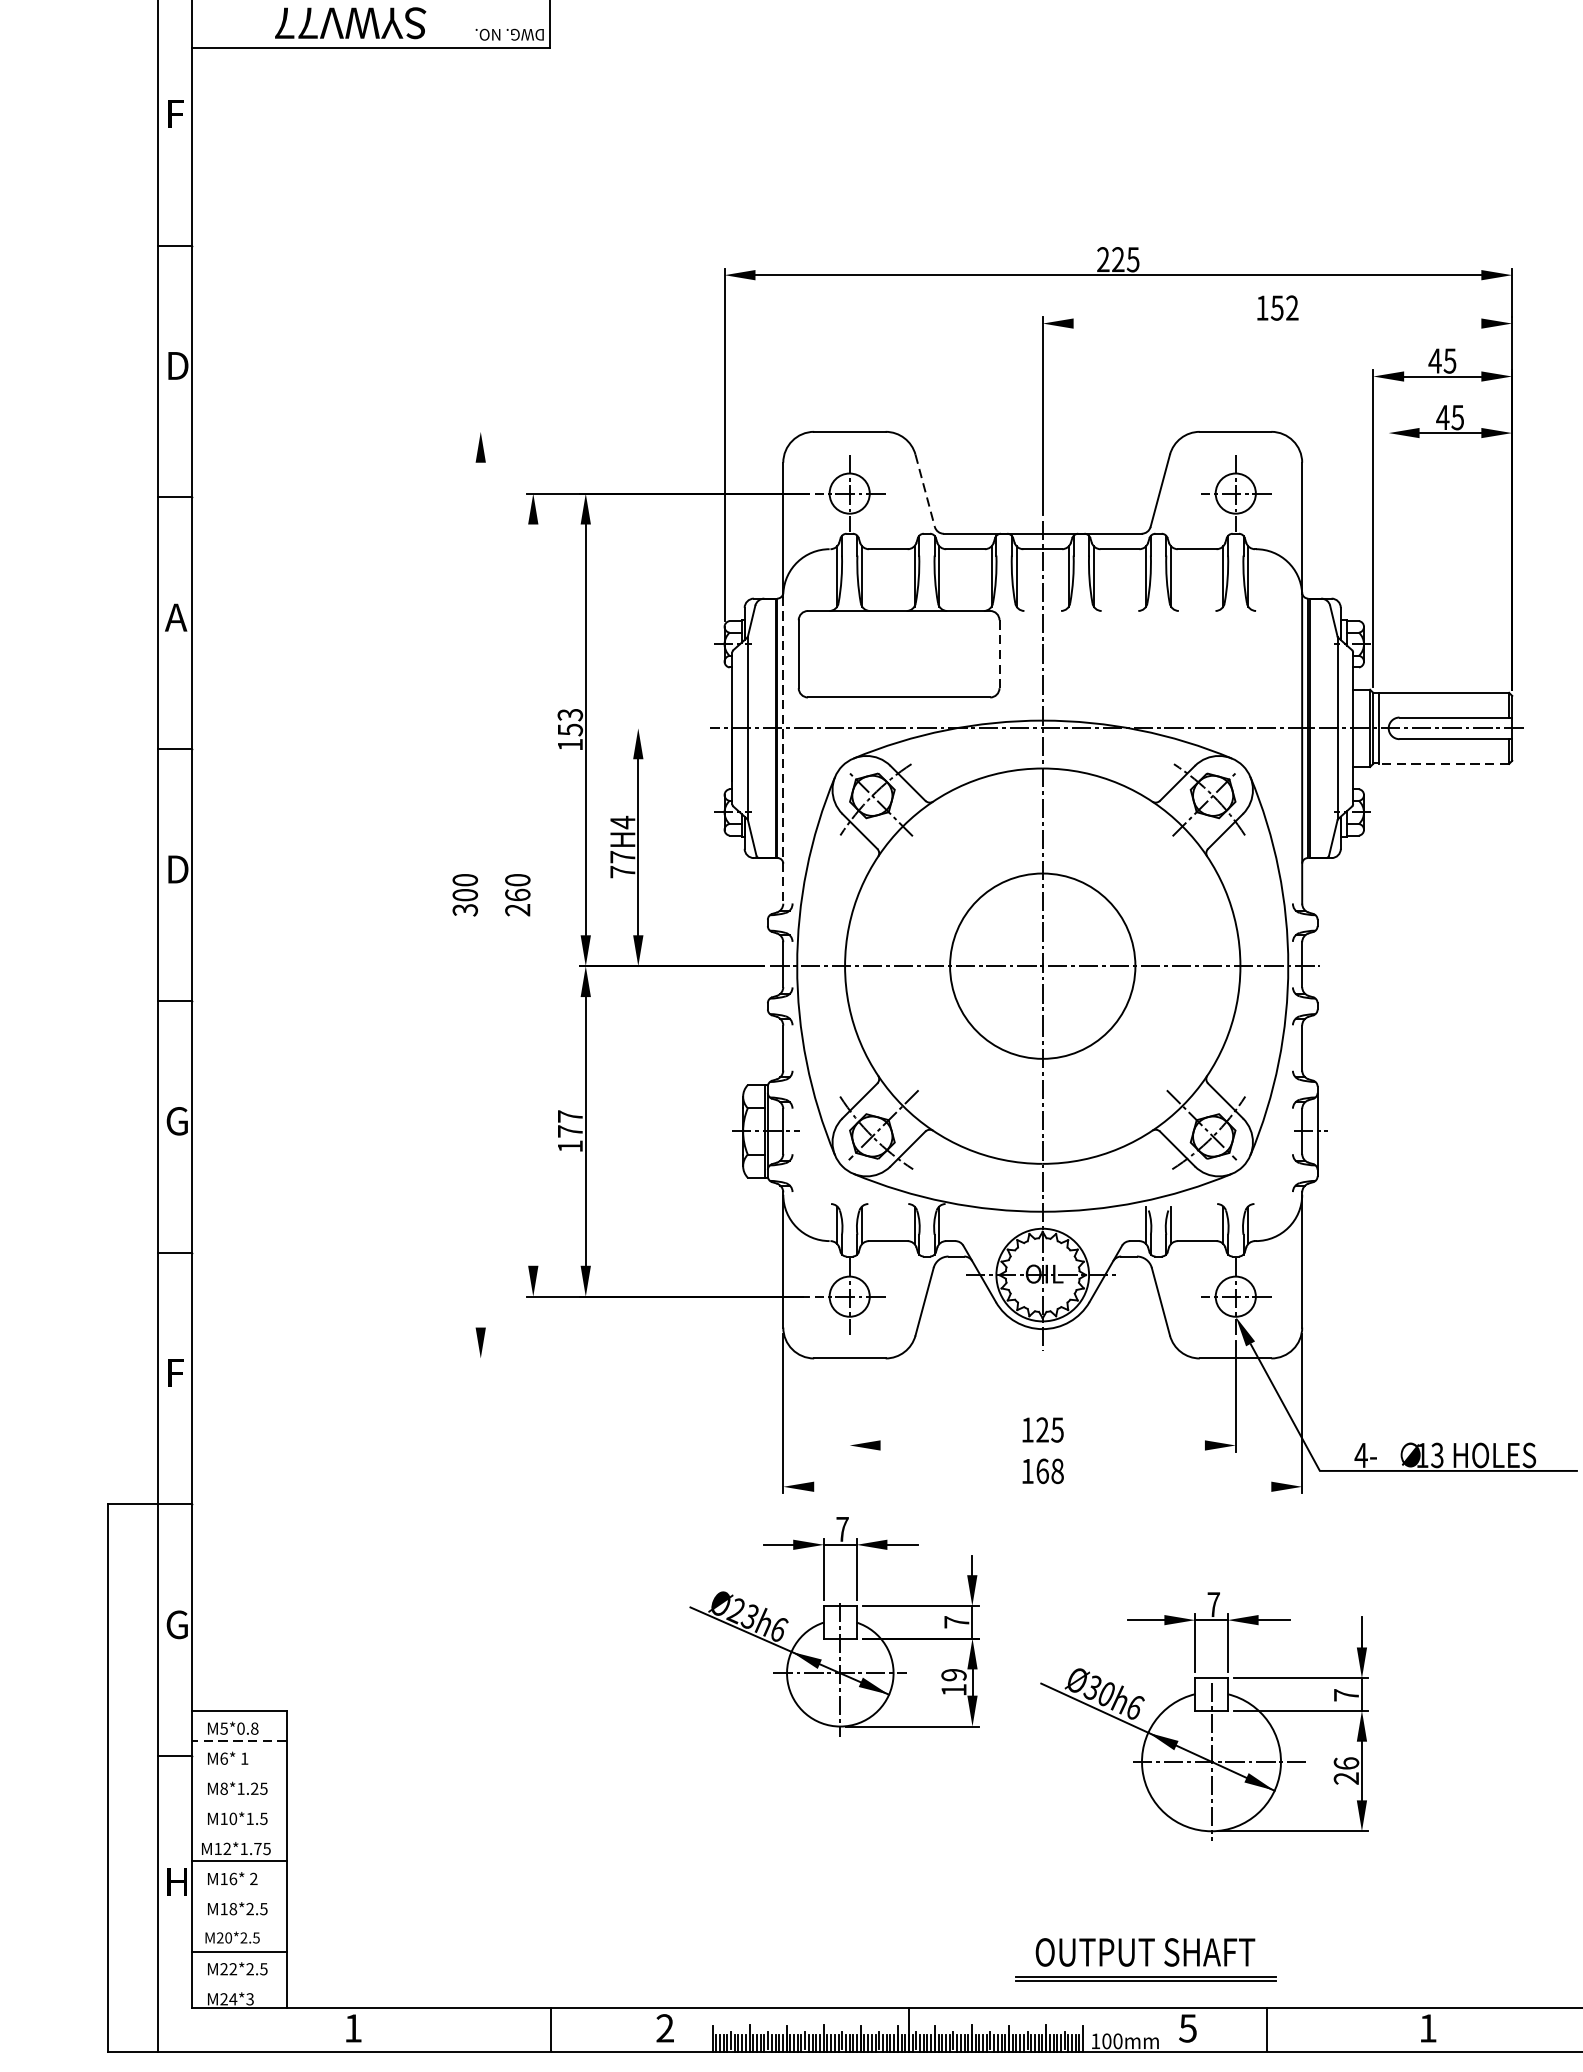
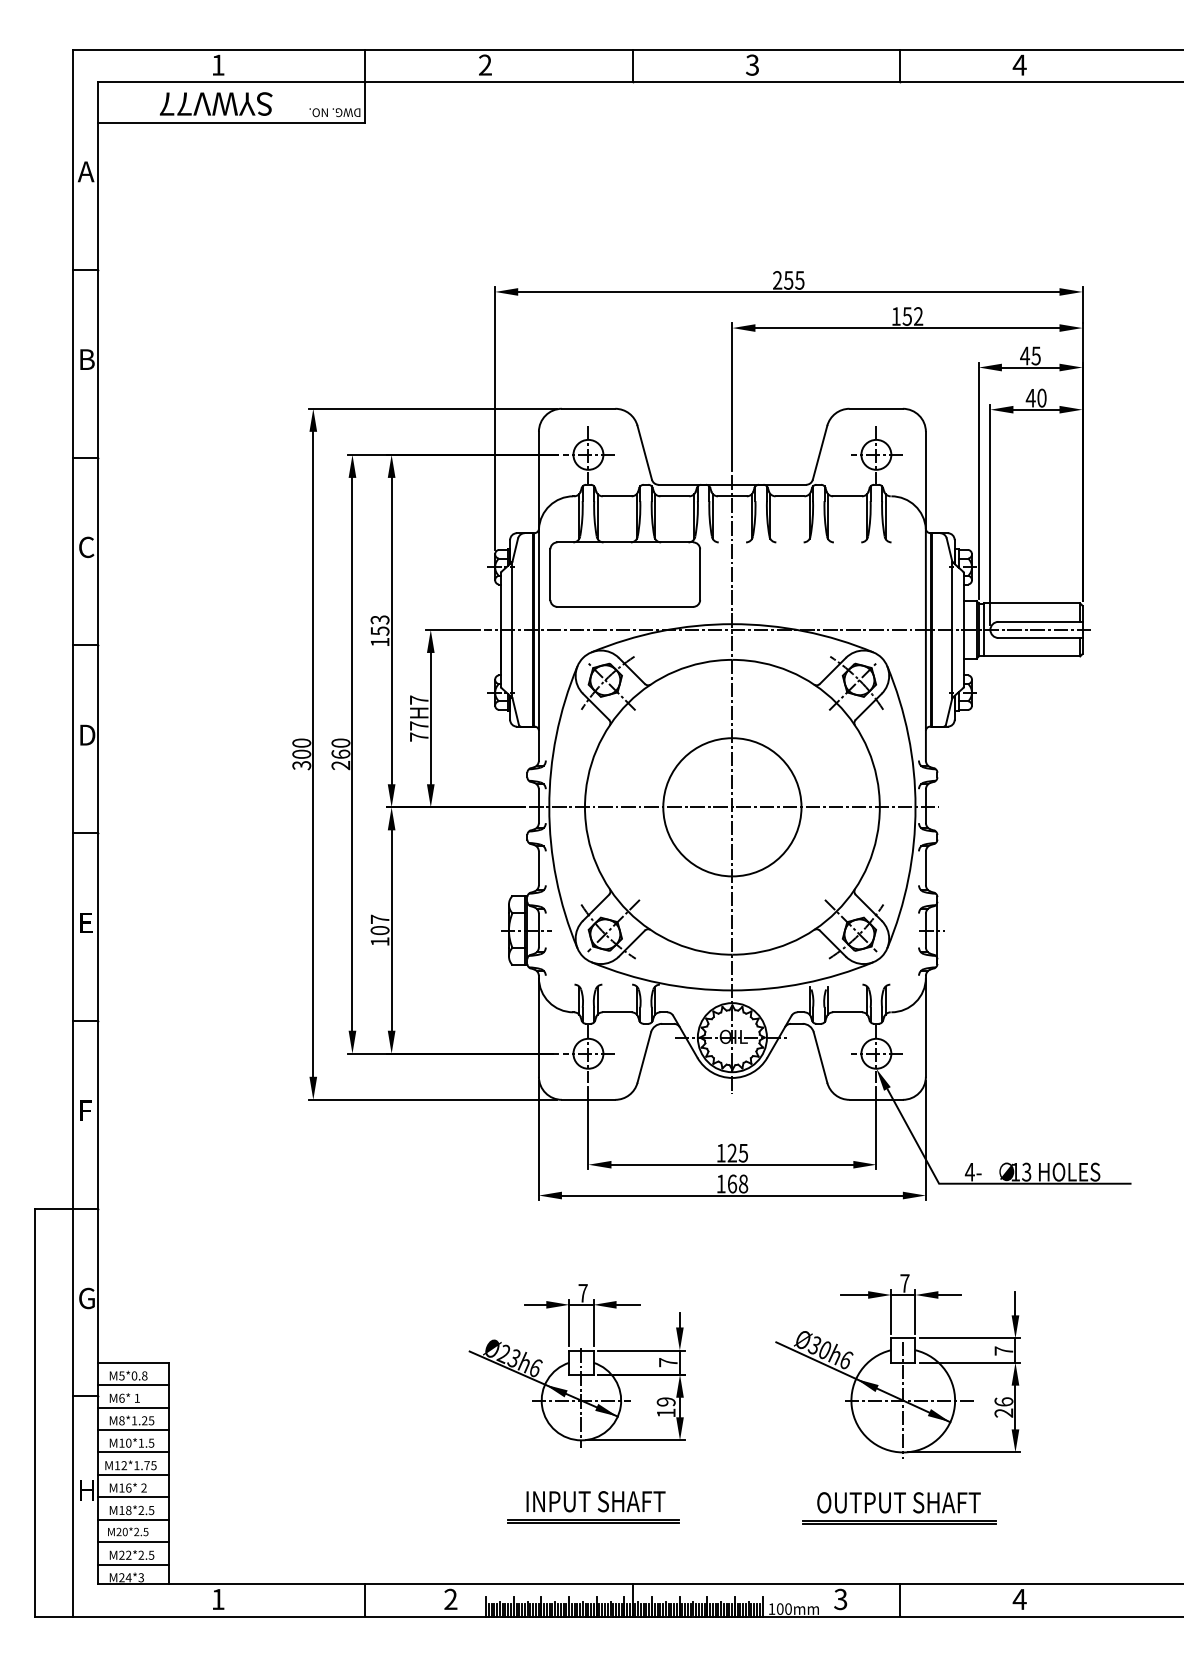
text: (175, 113) -> (85, 171), F -> A
text: (1117, 259) -> (788, 280), 225 -> 255
line: (1277, 324) -> (907, 328), added
text: (180, 365) -> (89, 359), D -> B
text: (1457, 416) -> (1041, 397), 45 -> 40
line: (640, 431) -> (432, 408), added
line: (924, 490) -> (644, 452), dashed -> solid
line: (1388, 574) -> (990, 515), added
text: (175, 617) -> (85, 547), A -> C
line: (999, 655) -> (700, 575), dashed -> solid
line: (667, 727) -> (452, 629), added
line: (782, 750) -> (538, 646), dashed -> solid
line: (1443, 763) -> (1031, 656), dashed -> solid
text: (623, 822) -> (419, 700), 77H4 -> 77H7
line: (481, 894) -> (313, 753), added
line: (533, 894) -> (352, 753), added
text: (176, 1120) -> (86, 922), G -> E
text: (569, 1131) -> (379, 930), 177 -> 107
line: (640, 1358) -> (432, 1099), added
line: (849, 1396) -> (588, 1128), added
line: (1042, 1445) -> (732, 1164), added
line: (1041, 1486) -> (731, 1195), added
part: (833, 1626) -> (576, 1365), moved
part: (1203, 1716) -> (897, 1366), moved
line: (238, 1741) -> (132, 1385), dashed -> solid
line: (239, 1771) -> (133, 1407), added
line: (239, 1801) -> (133, 1430), added
line: (239, 1831) -> (133, 1452), added
line: (239, 1891) -> (133, 1497), added
part: (856, 1905) -> (593, 1507), added
line: (239, 1921) -> (133, 1519), added
part: (1146, 1960) -> (899, 1508), moved
line: (239, 1981) -> (133, 1564), added
text: (1187, 2027) -> (840, 1598), 5 -> 3
text: (1427, 2028) -> (1019, 1599), 1 -> 4

